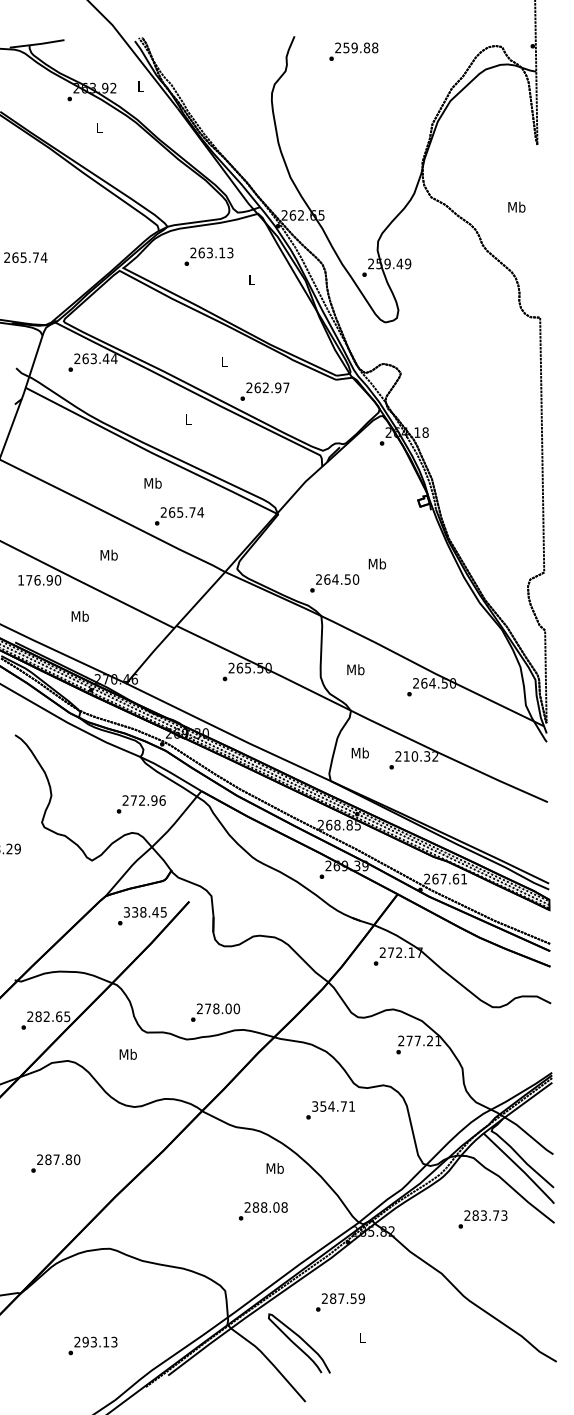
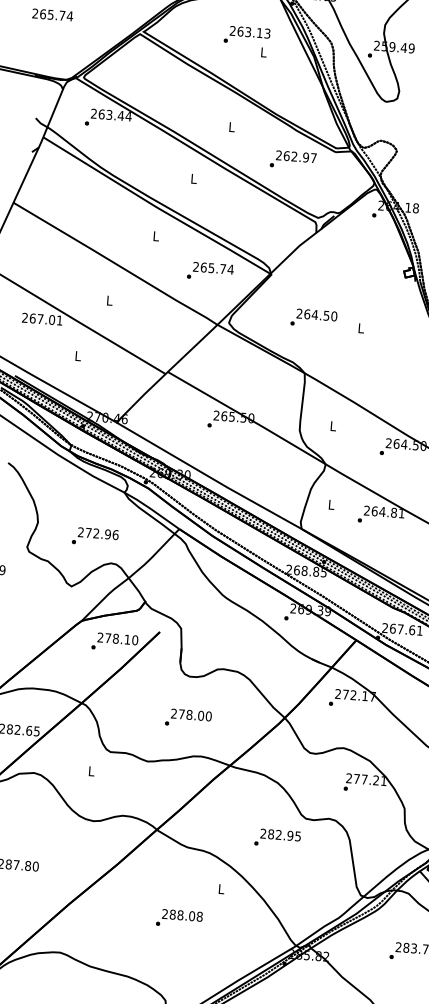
text: (208, 256) -> (246, 35), moved
text: (264, 391) -> (292, 159), moved
text: (152, 482) -> (155, 235), Mb -> L
text: (179, 516) -> (210, 271), moved
text: (108, 554) -> (109, 299), Mb -> L
text: (377, 563) -> (361, 327), Mb -> L
text: (39, 580) -> (42, 319), 176.90 -> 267.01
text: (334, 583) -> (313, 318), moved
text: (79, 615) -> (77, 355), Mb -> L
text: (355, 669) -> (332, 425), Mb -> L
text: (359, 752) -> (330, 504), Mb -> L
text: (420, 756) -> (387, 512), 210.32 -> 264.81
text: (140, 804) -> (94, 537), moved
text: (145, 912) -> (117, 639), 338.45 -> 278.10
text: (215, 1012) -> (188, 718), moved
text: (127, 1054) -> (90, 771), Mb -> L
text: (333, 1106) -> (280, 835), 354.71 -> 282.95
text: (274, 1168) -> (220, 889), Mb -> L
text: (262, 1211) -> (178, 918), moved

